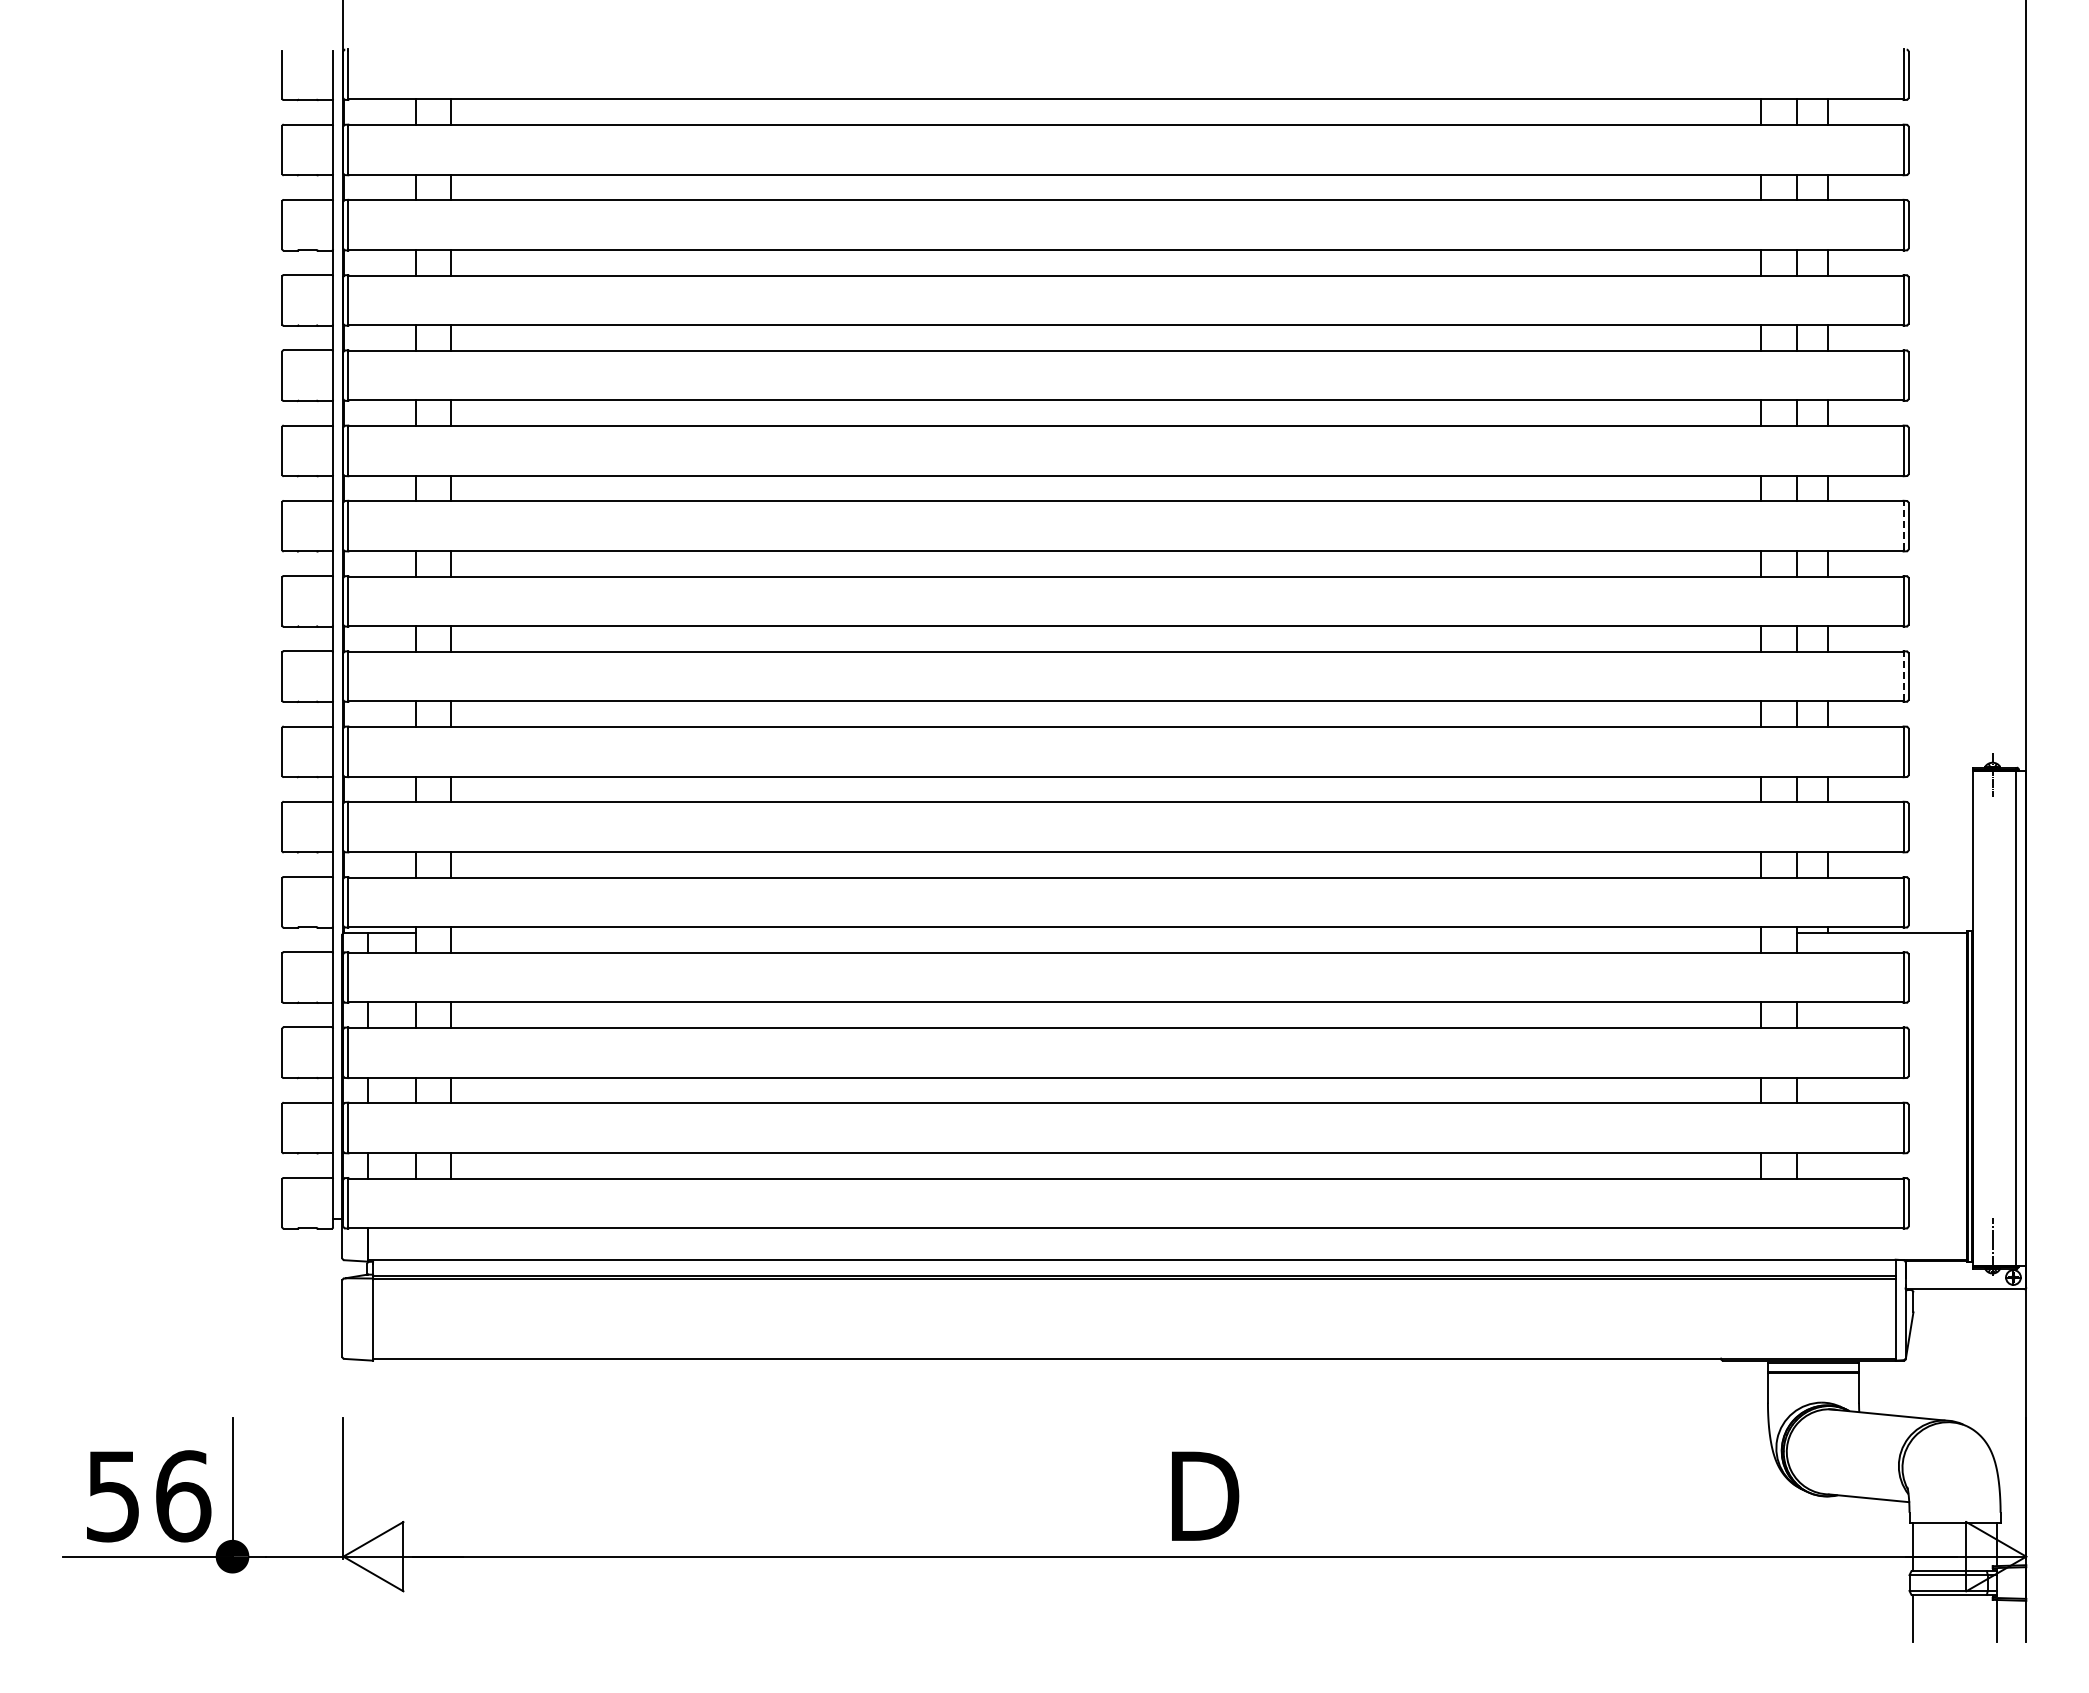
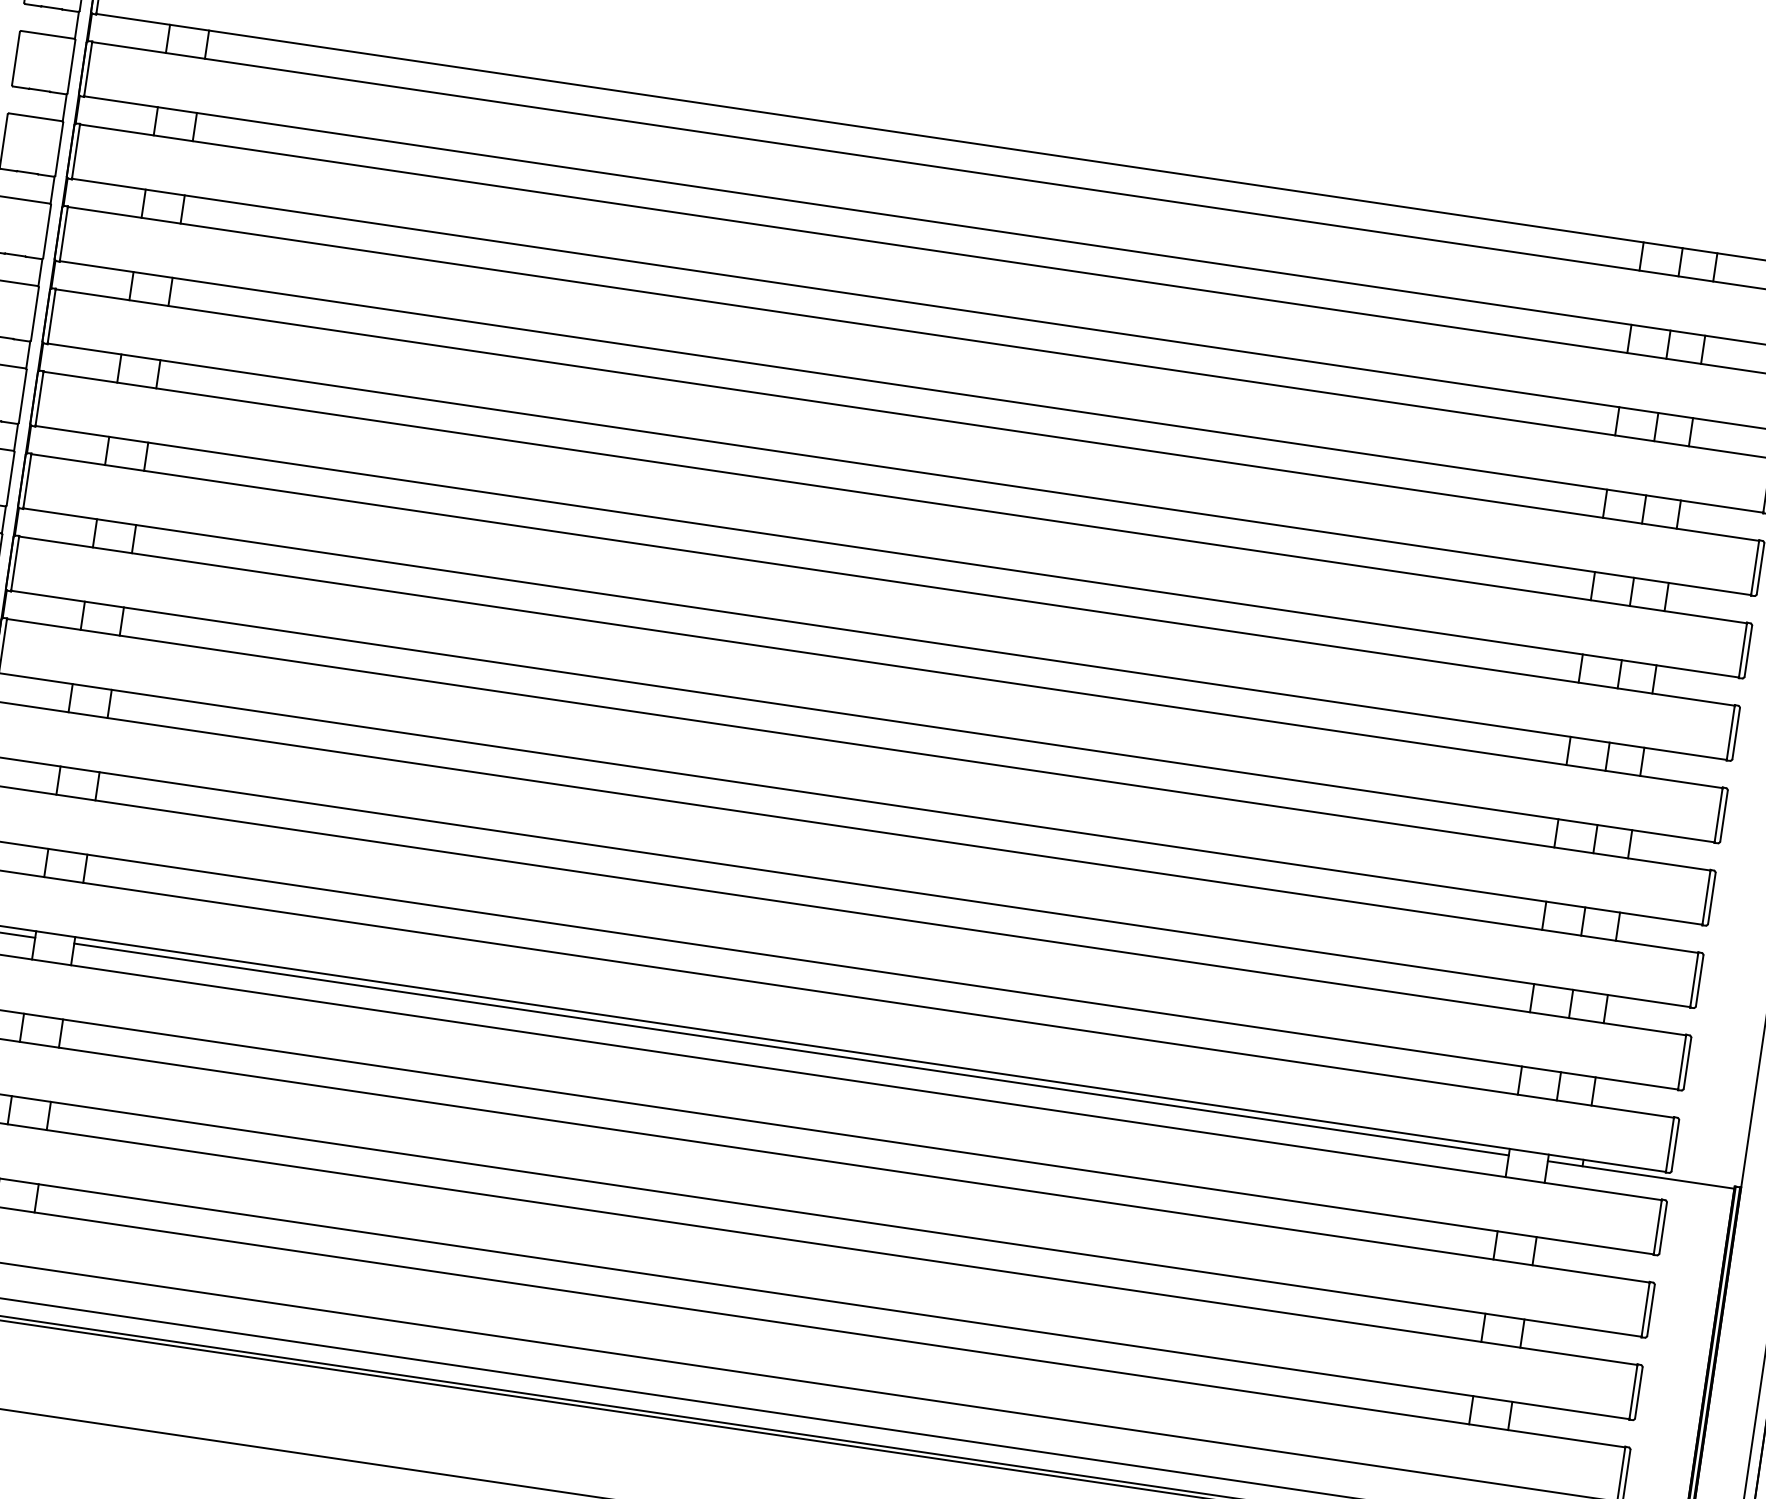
line: (1903, 525) -> (1730, 732), dashed -> solid
line: (1903, 676) -> (1706, 897), dashed -> solid
line: (1106, 933) -> (791, 1050), added

